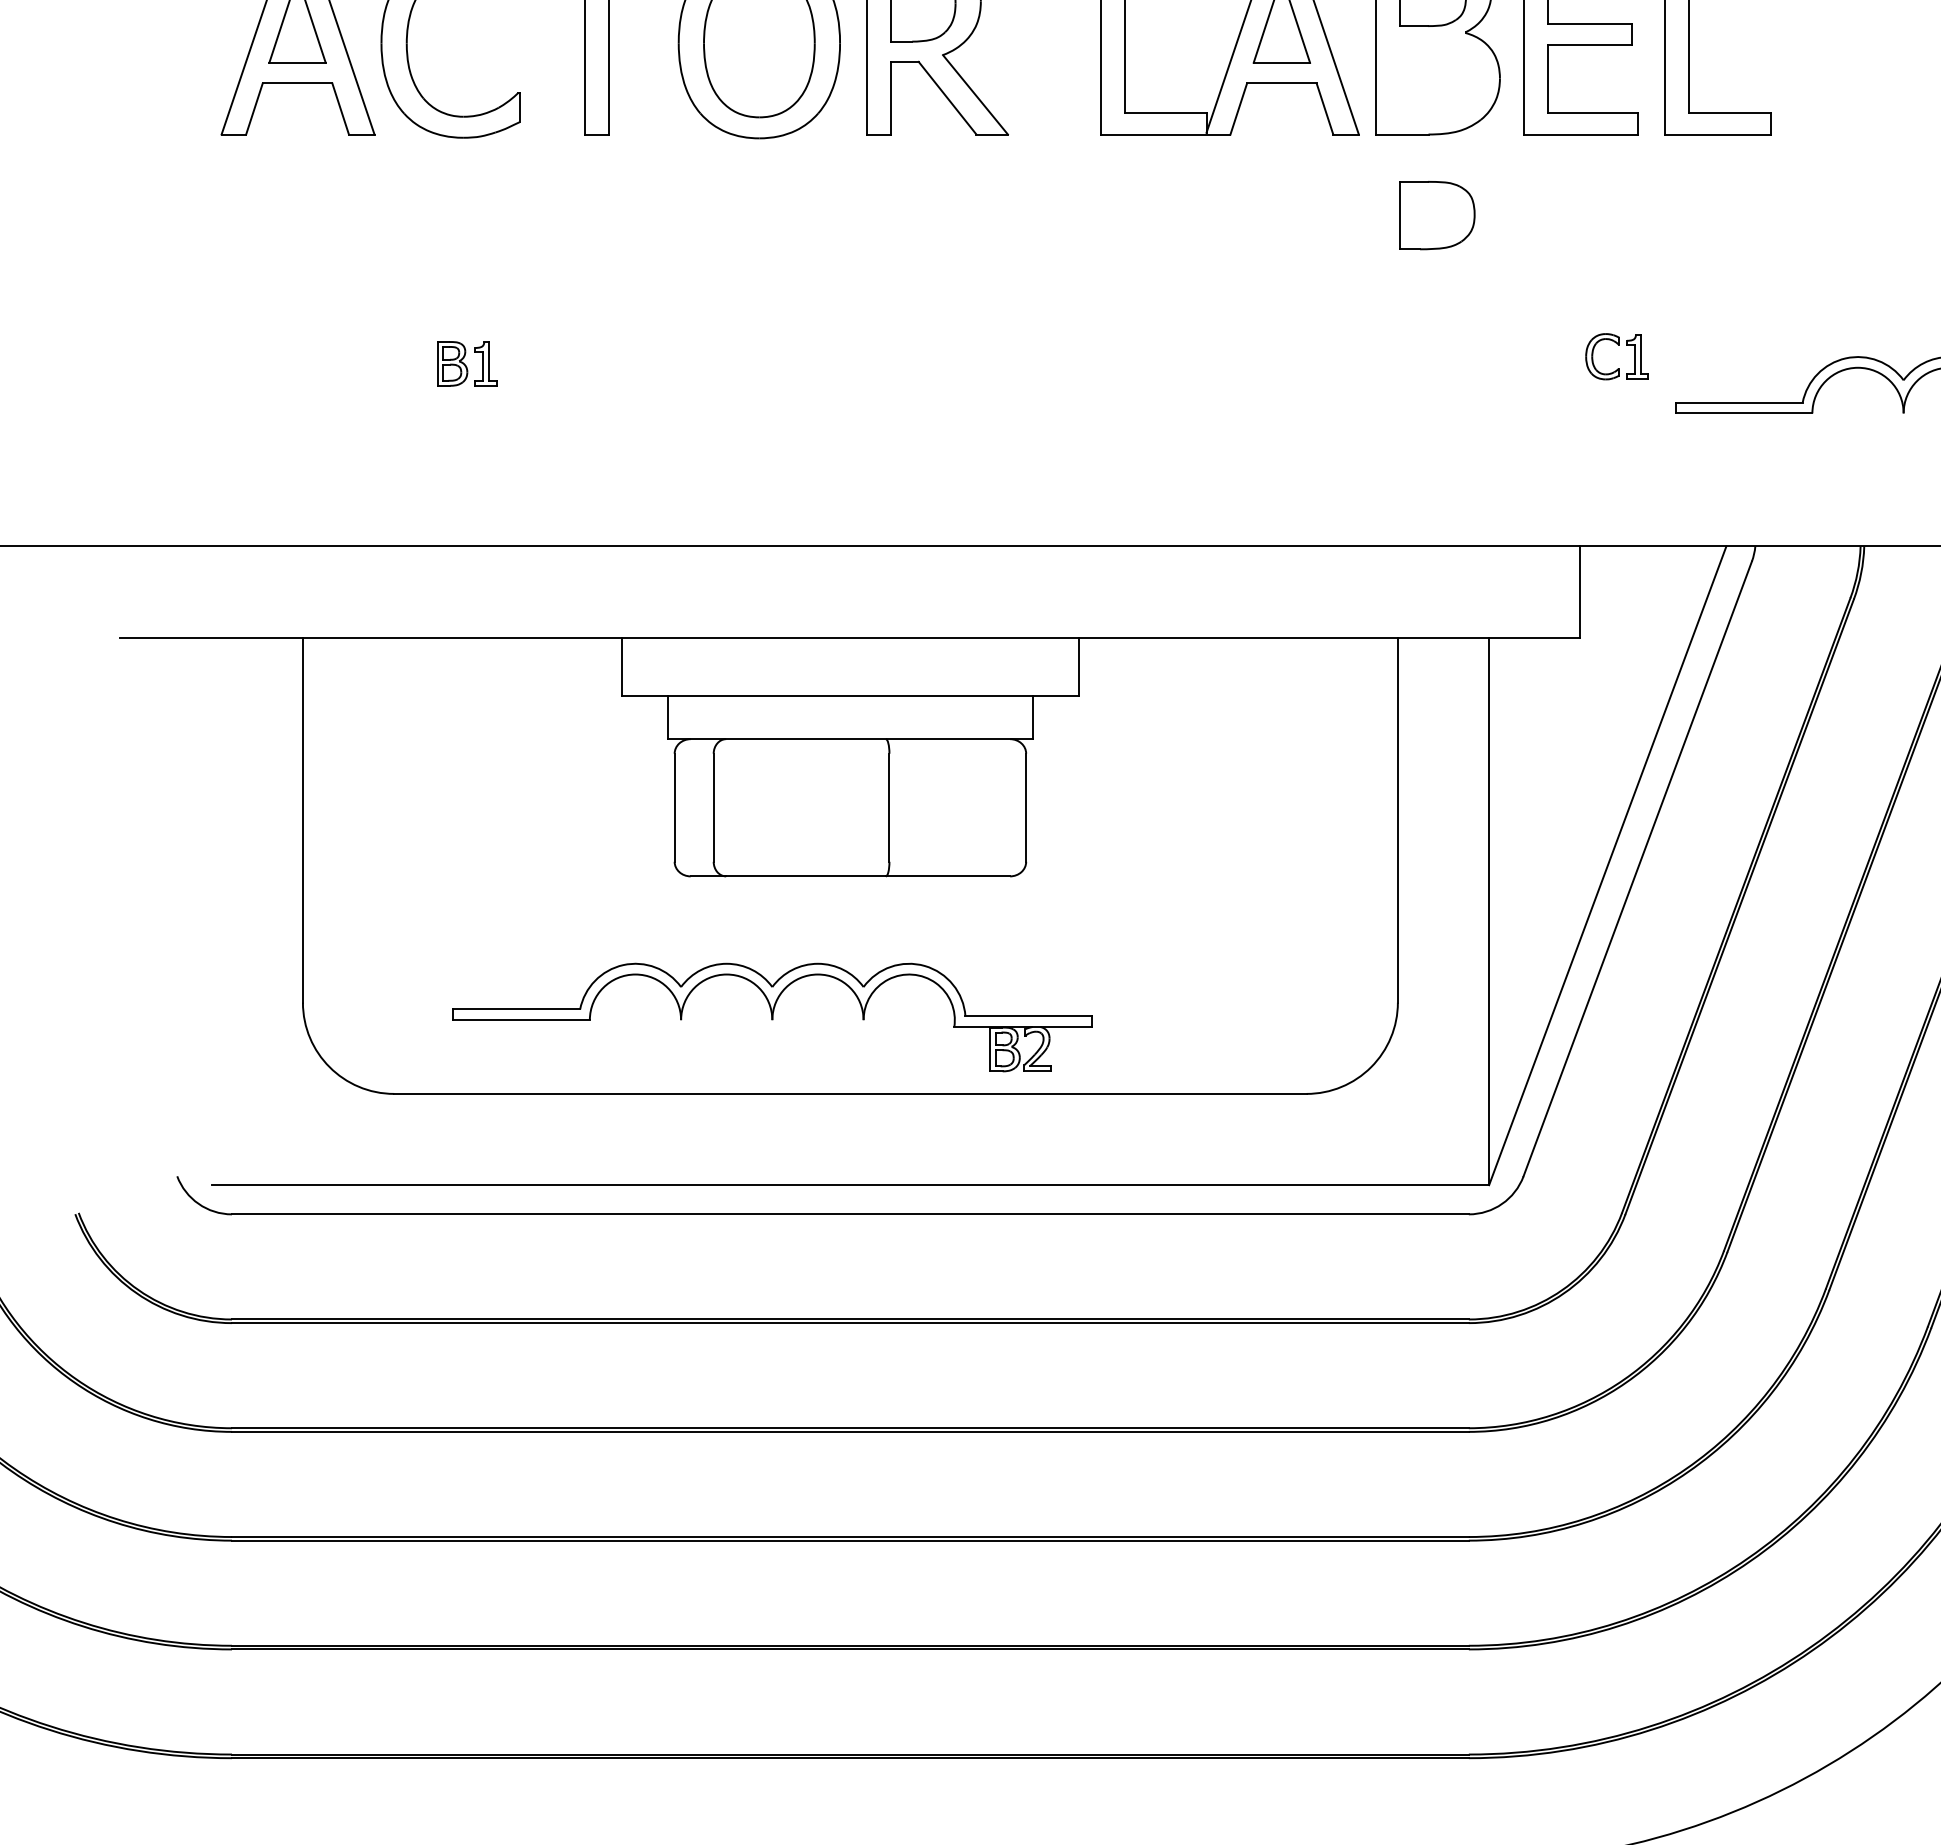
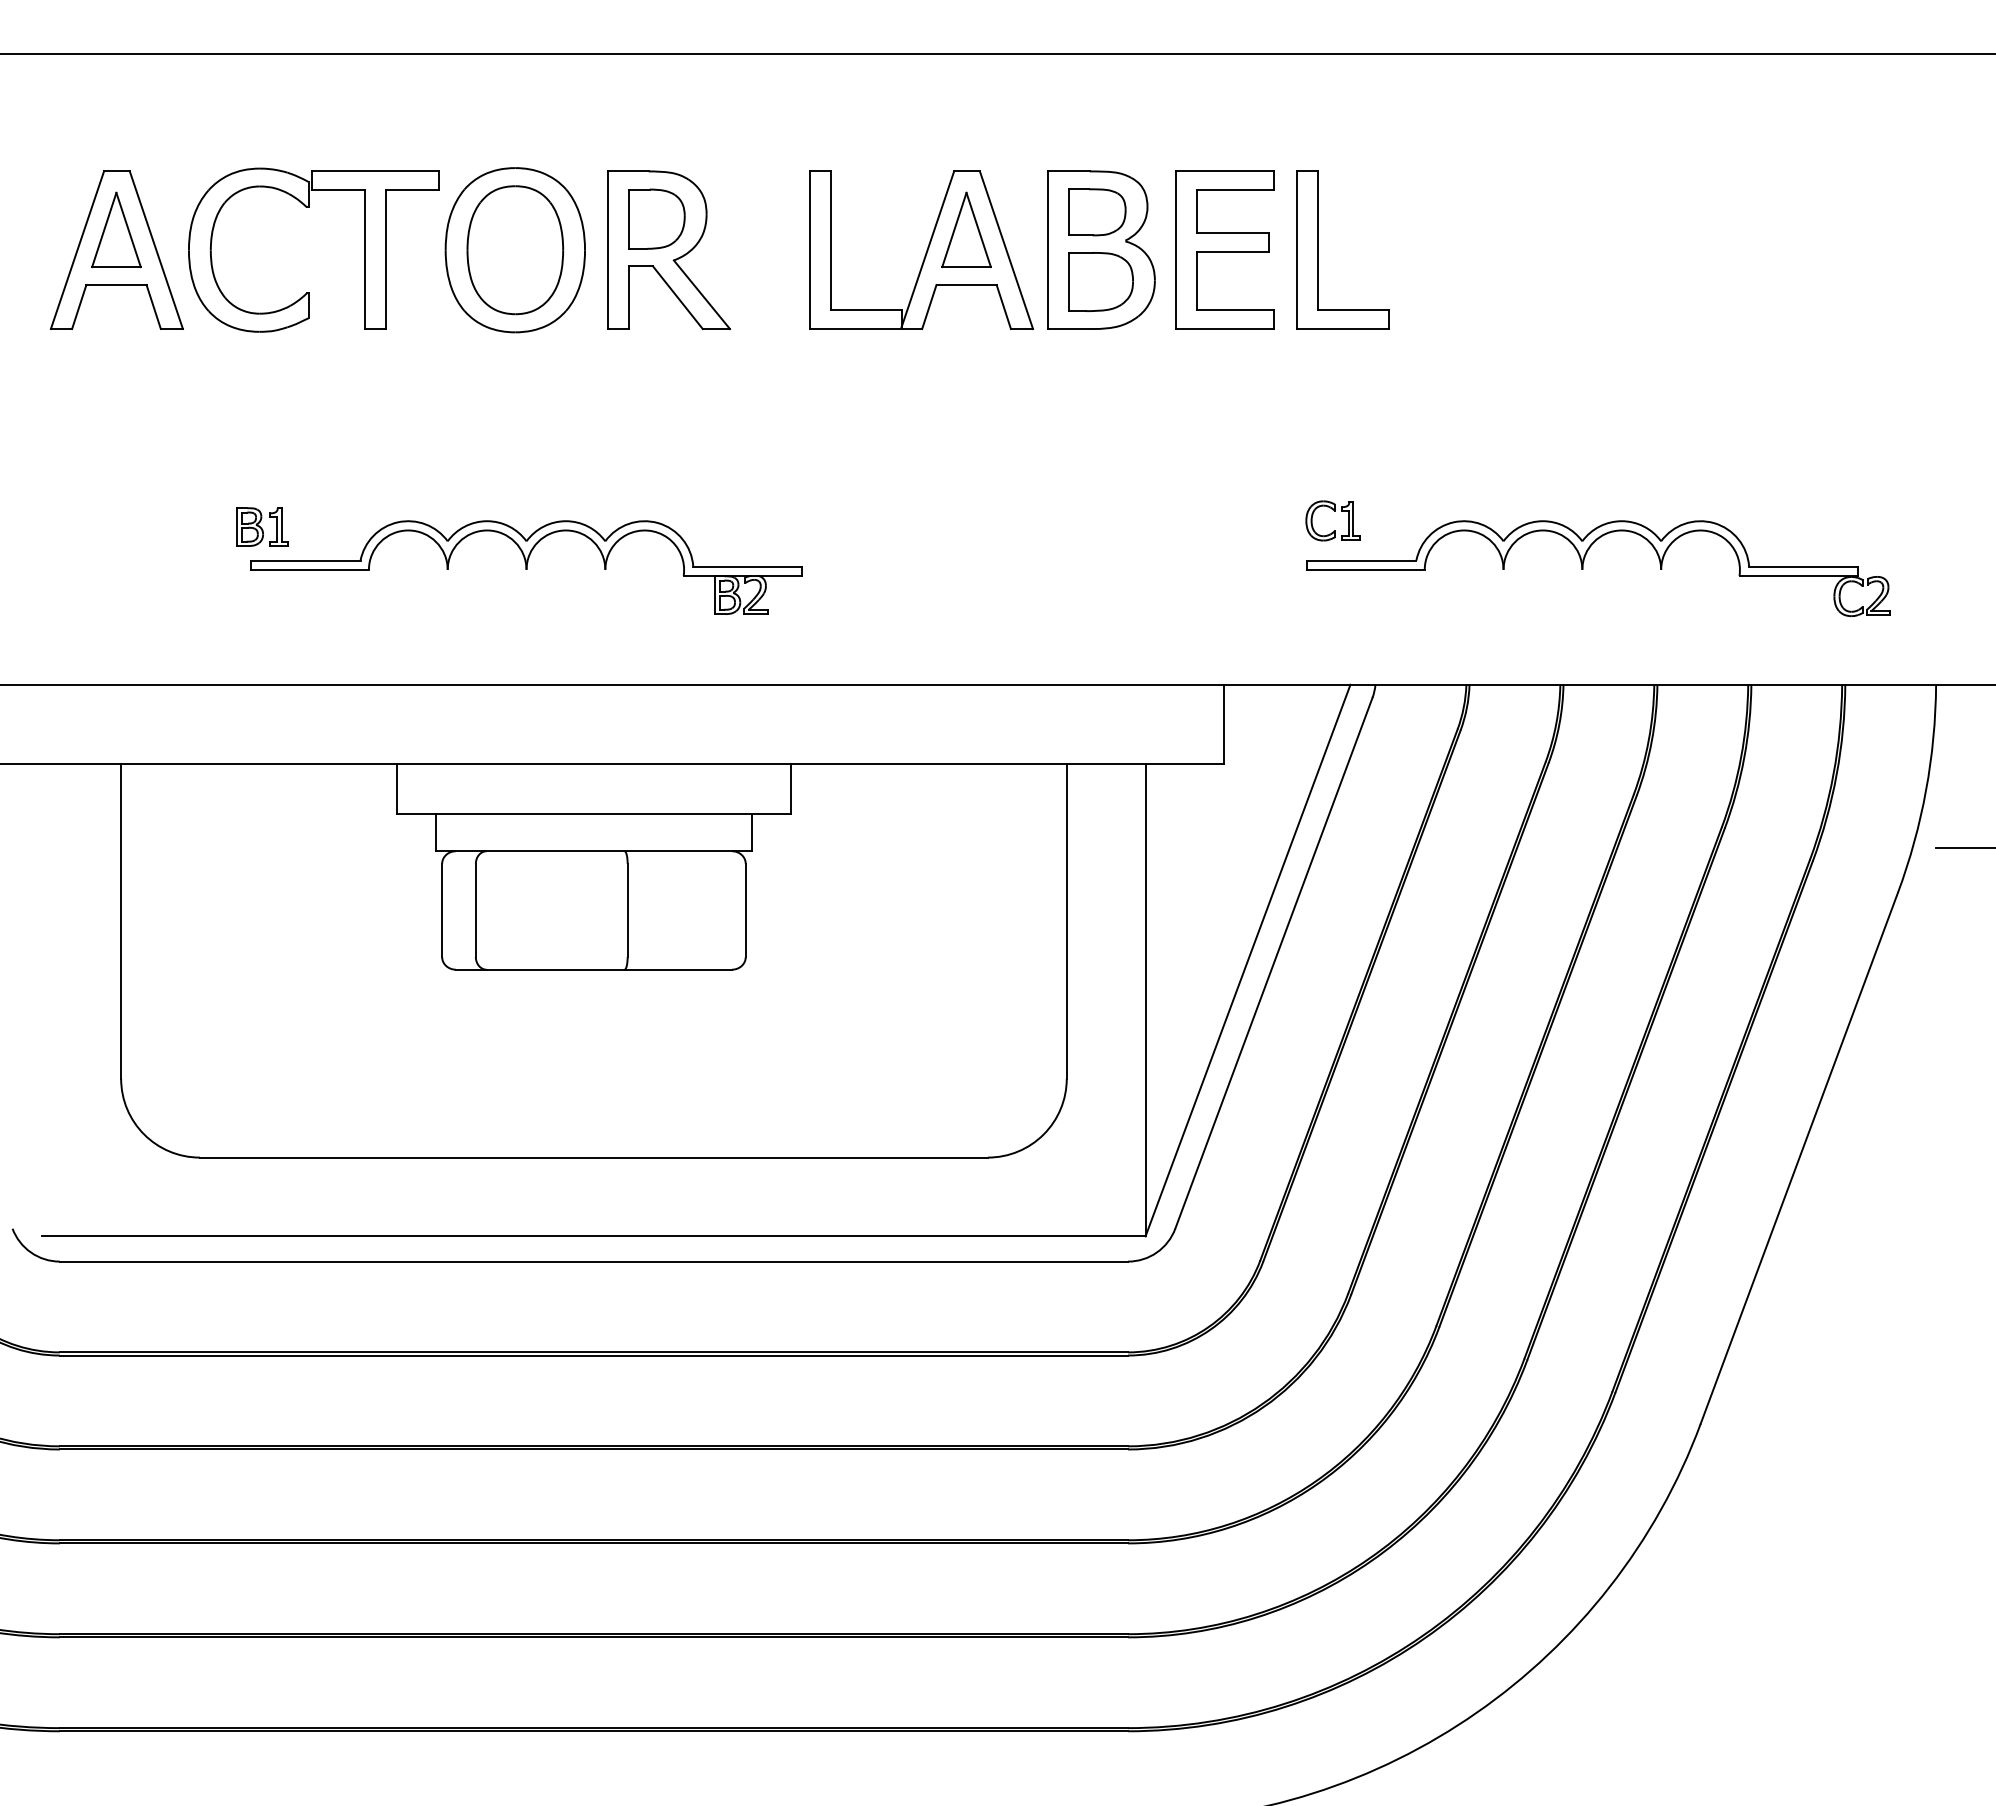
part: (1436, 214) -> (1100, 281), moved
part: (1618, 345) -> (1334, 511), moved
part: (772, 1017) -> (526, 567), moved

